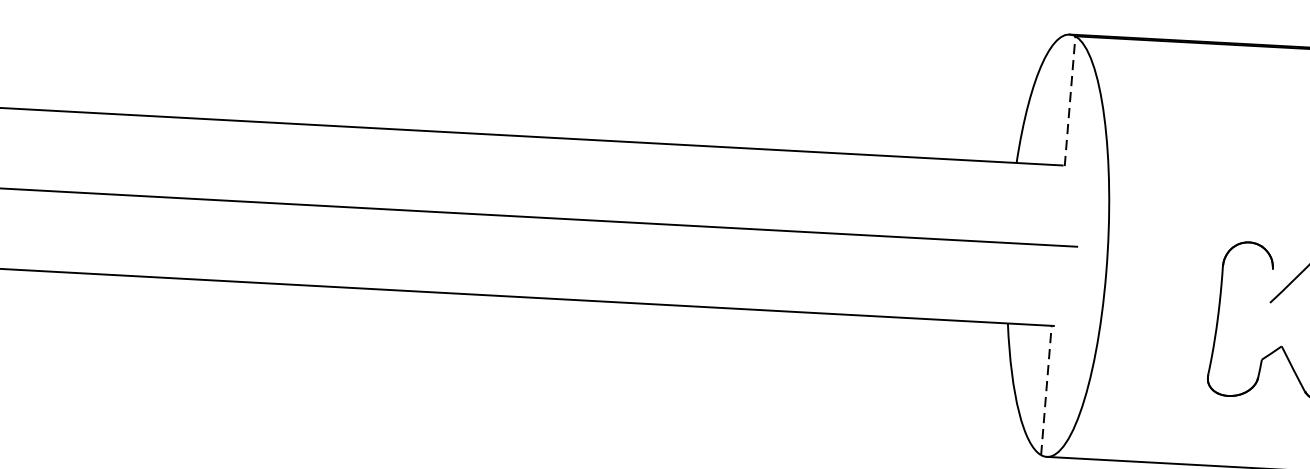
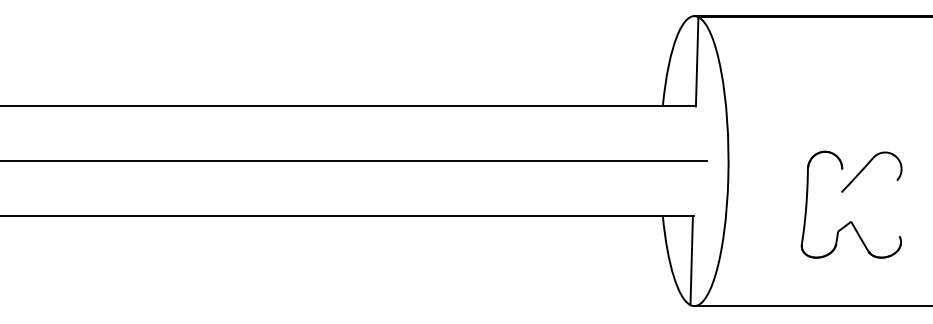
line: (1070, 100) -> (697, 61), dashed -> solid
line: (1046, 390) -> (691, 260), dashed -> solid

